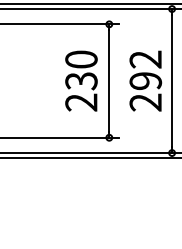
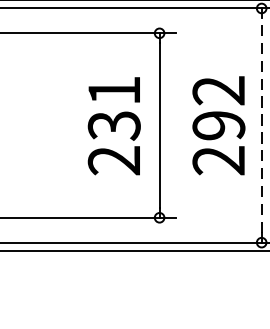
text: (81, 59) -> (114, 90), 230 -> 231
line: (172, 80) -> (262, 124), solid -> dashed

